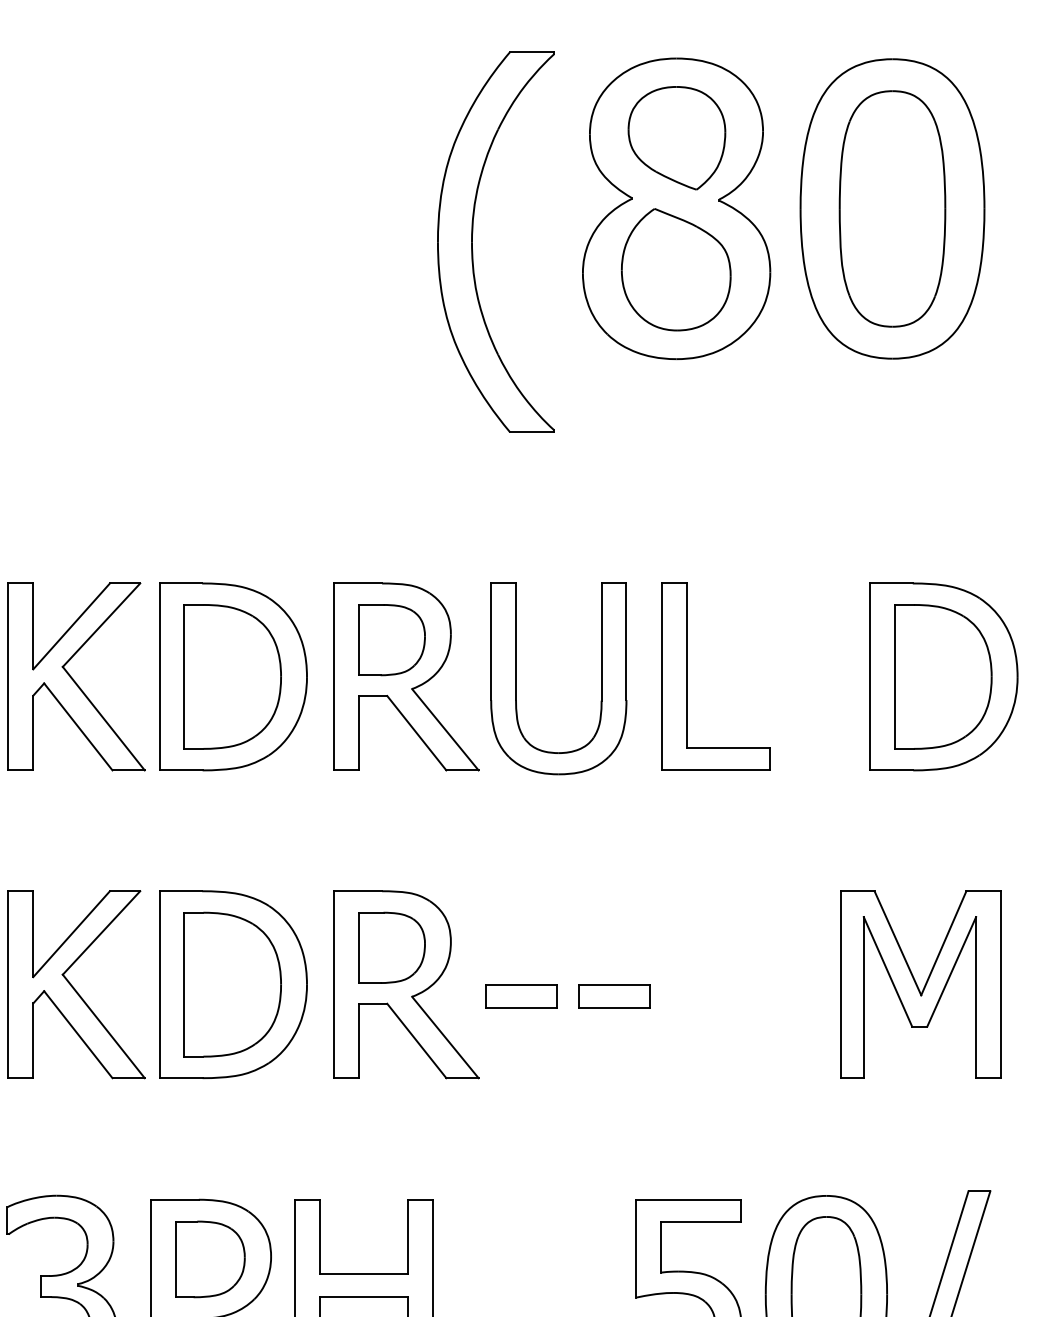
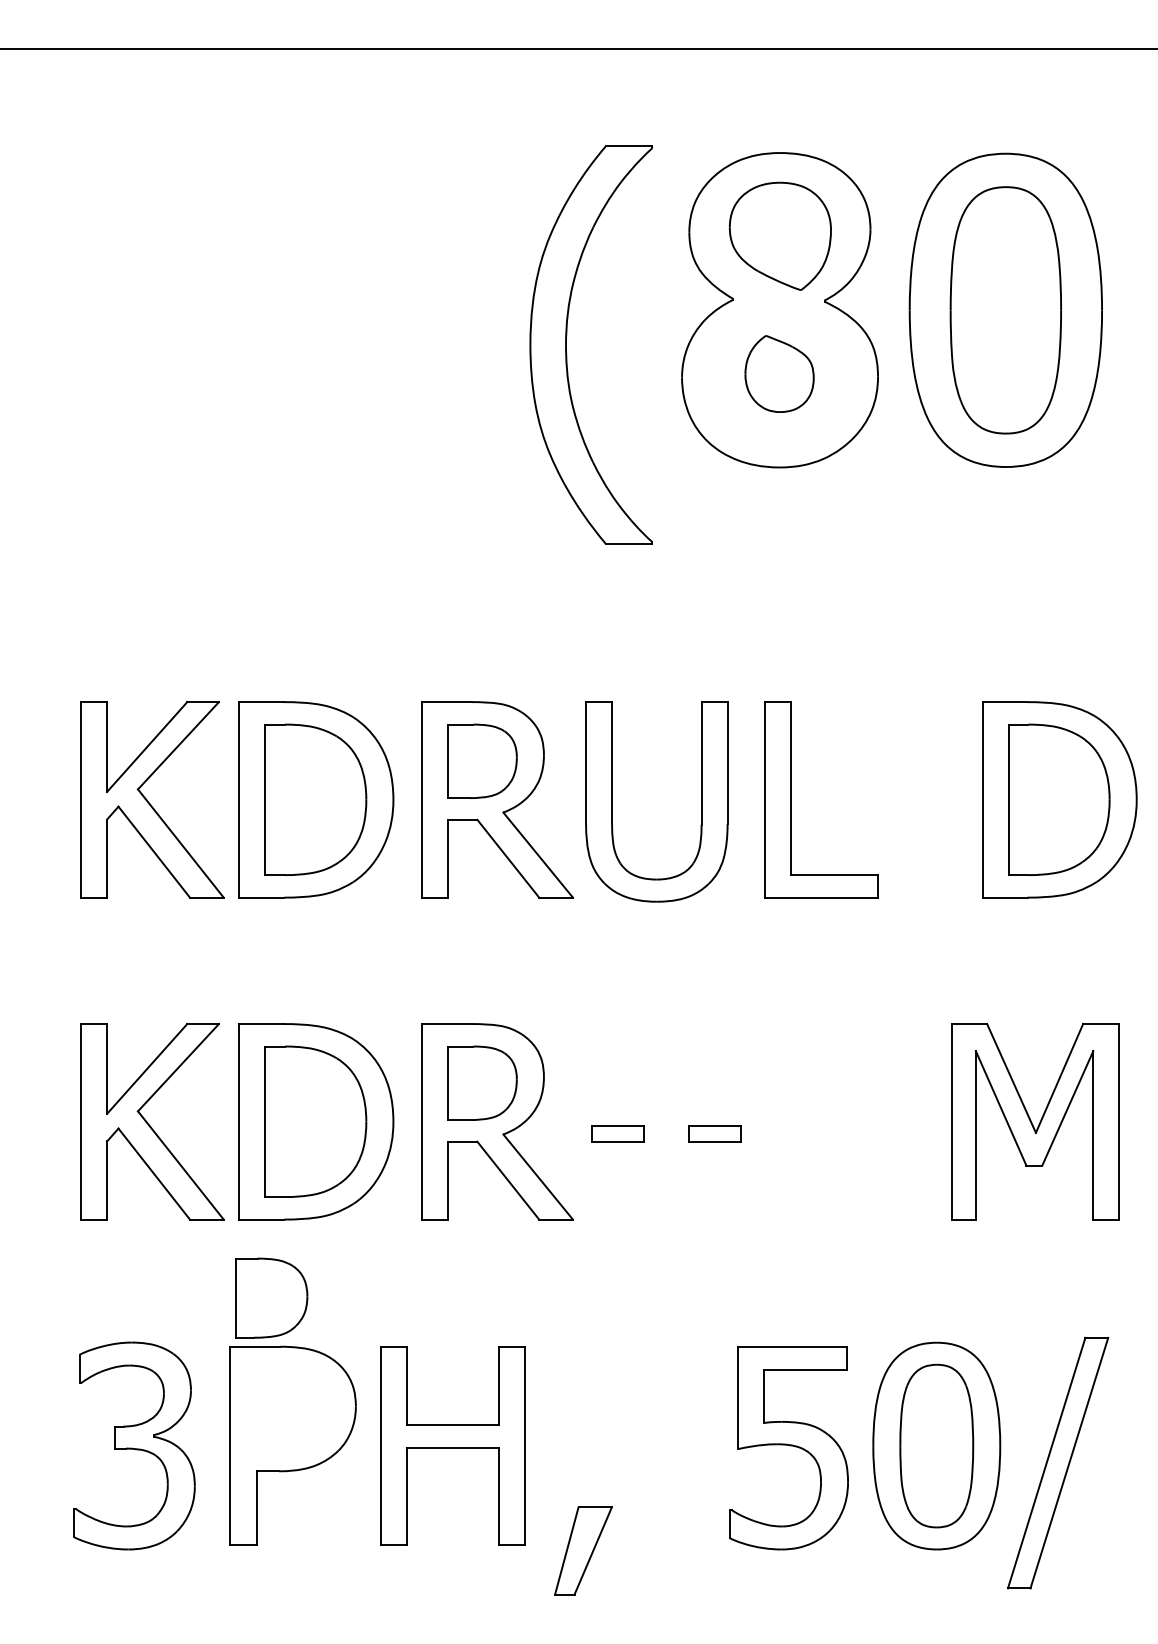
part: (676, 269) -> (779, 373), size x0.6
part: (521, 995) -> (617, 1133), size x0.7
part: (613, 995) -> (714, 1133), size x0.7
part: (210, 1258) -> (271, 1297), moved

